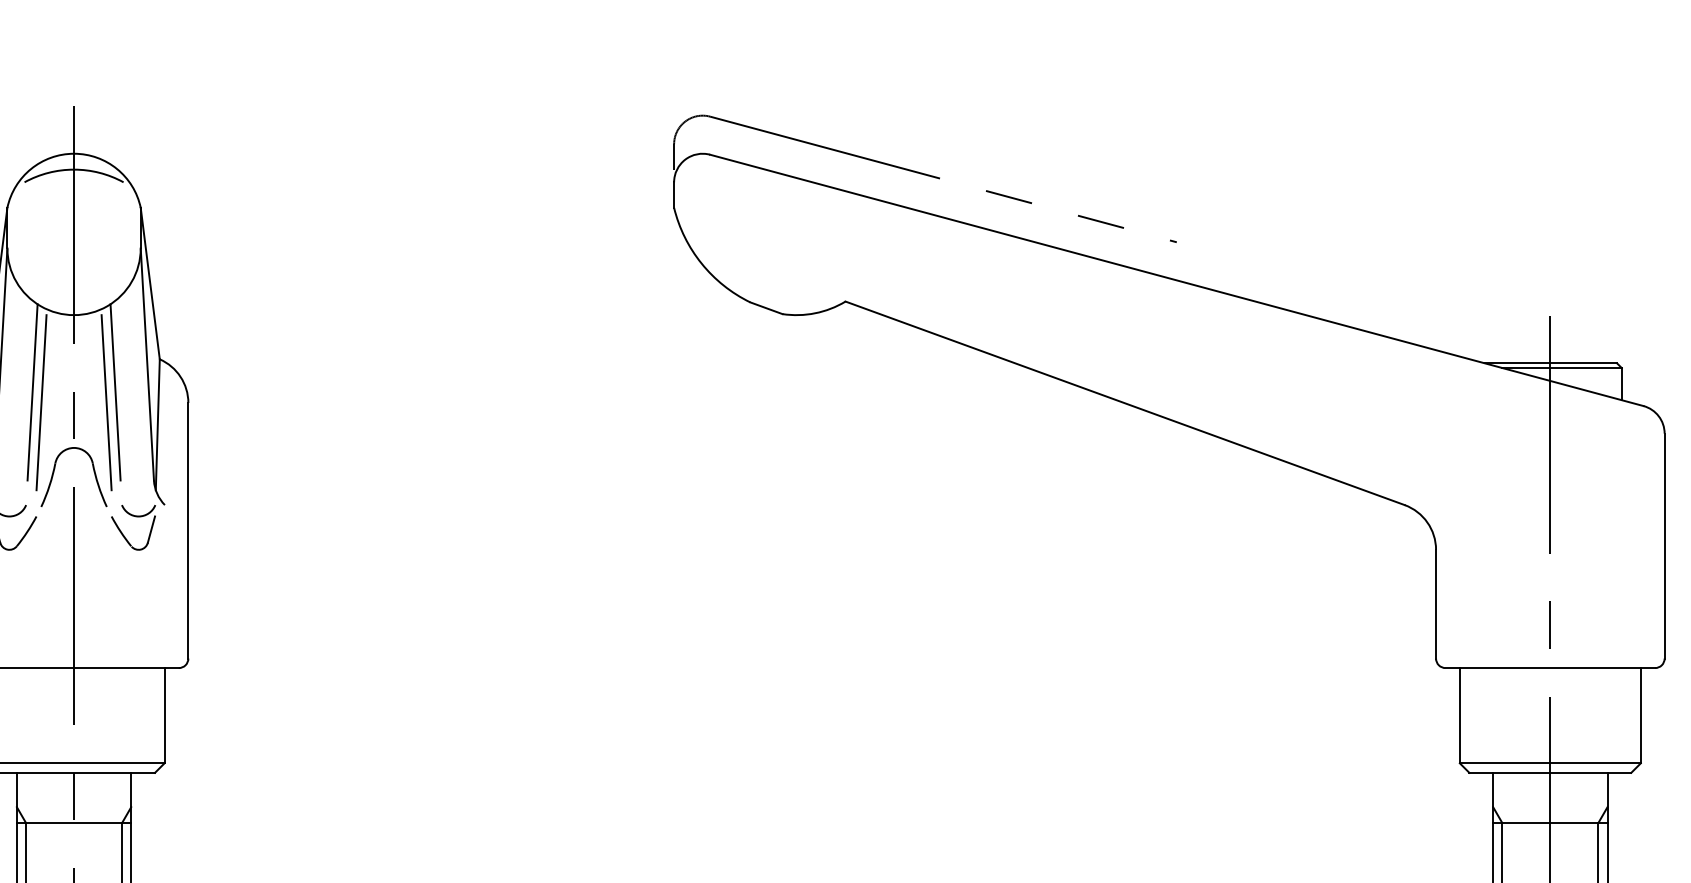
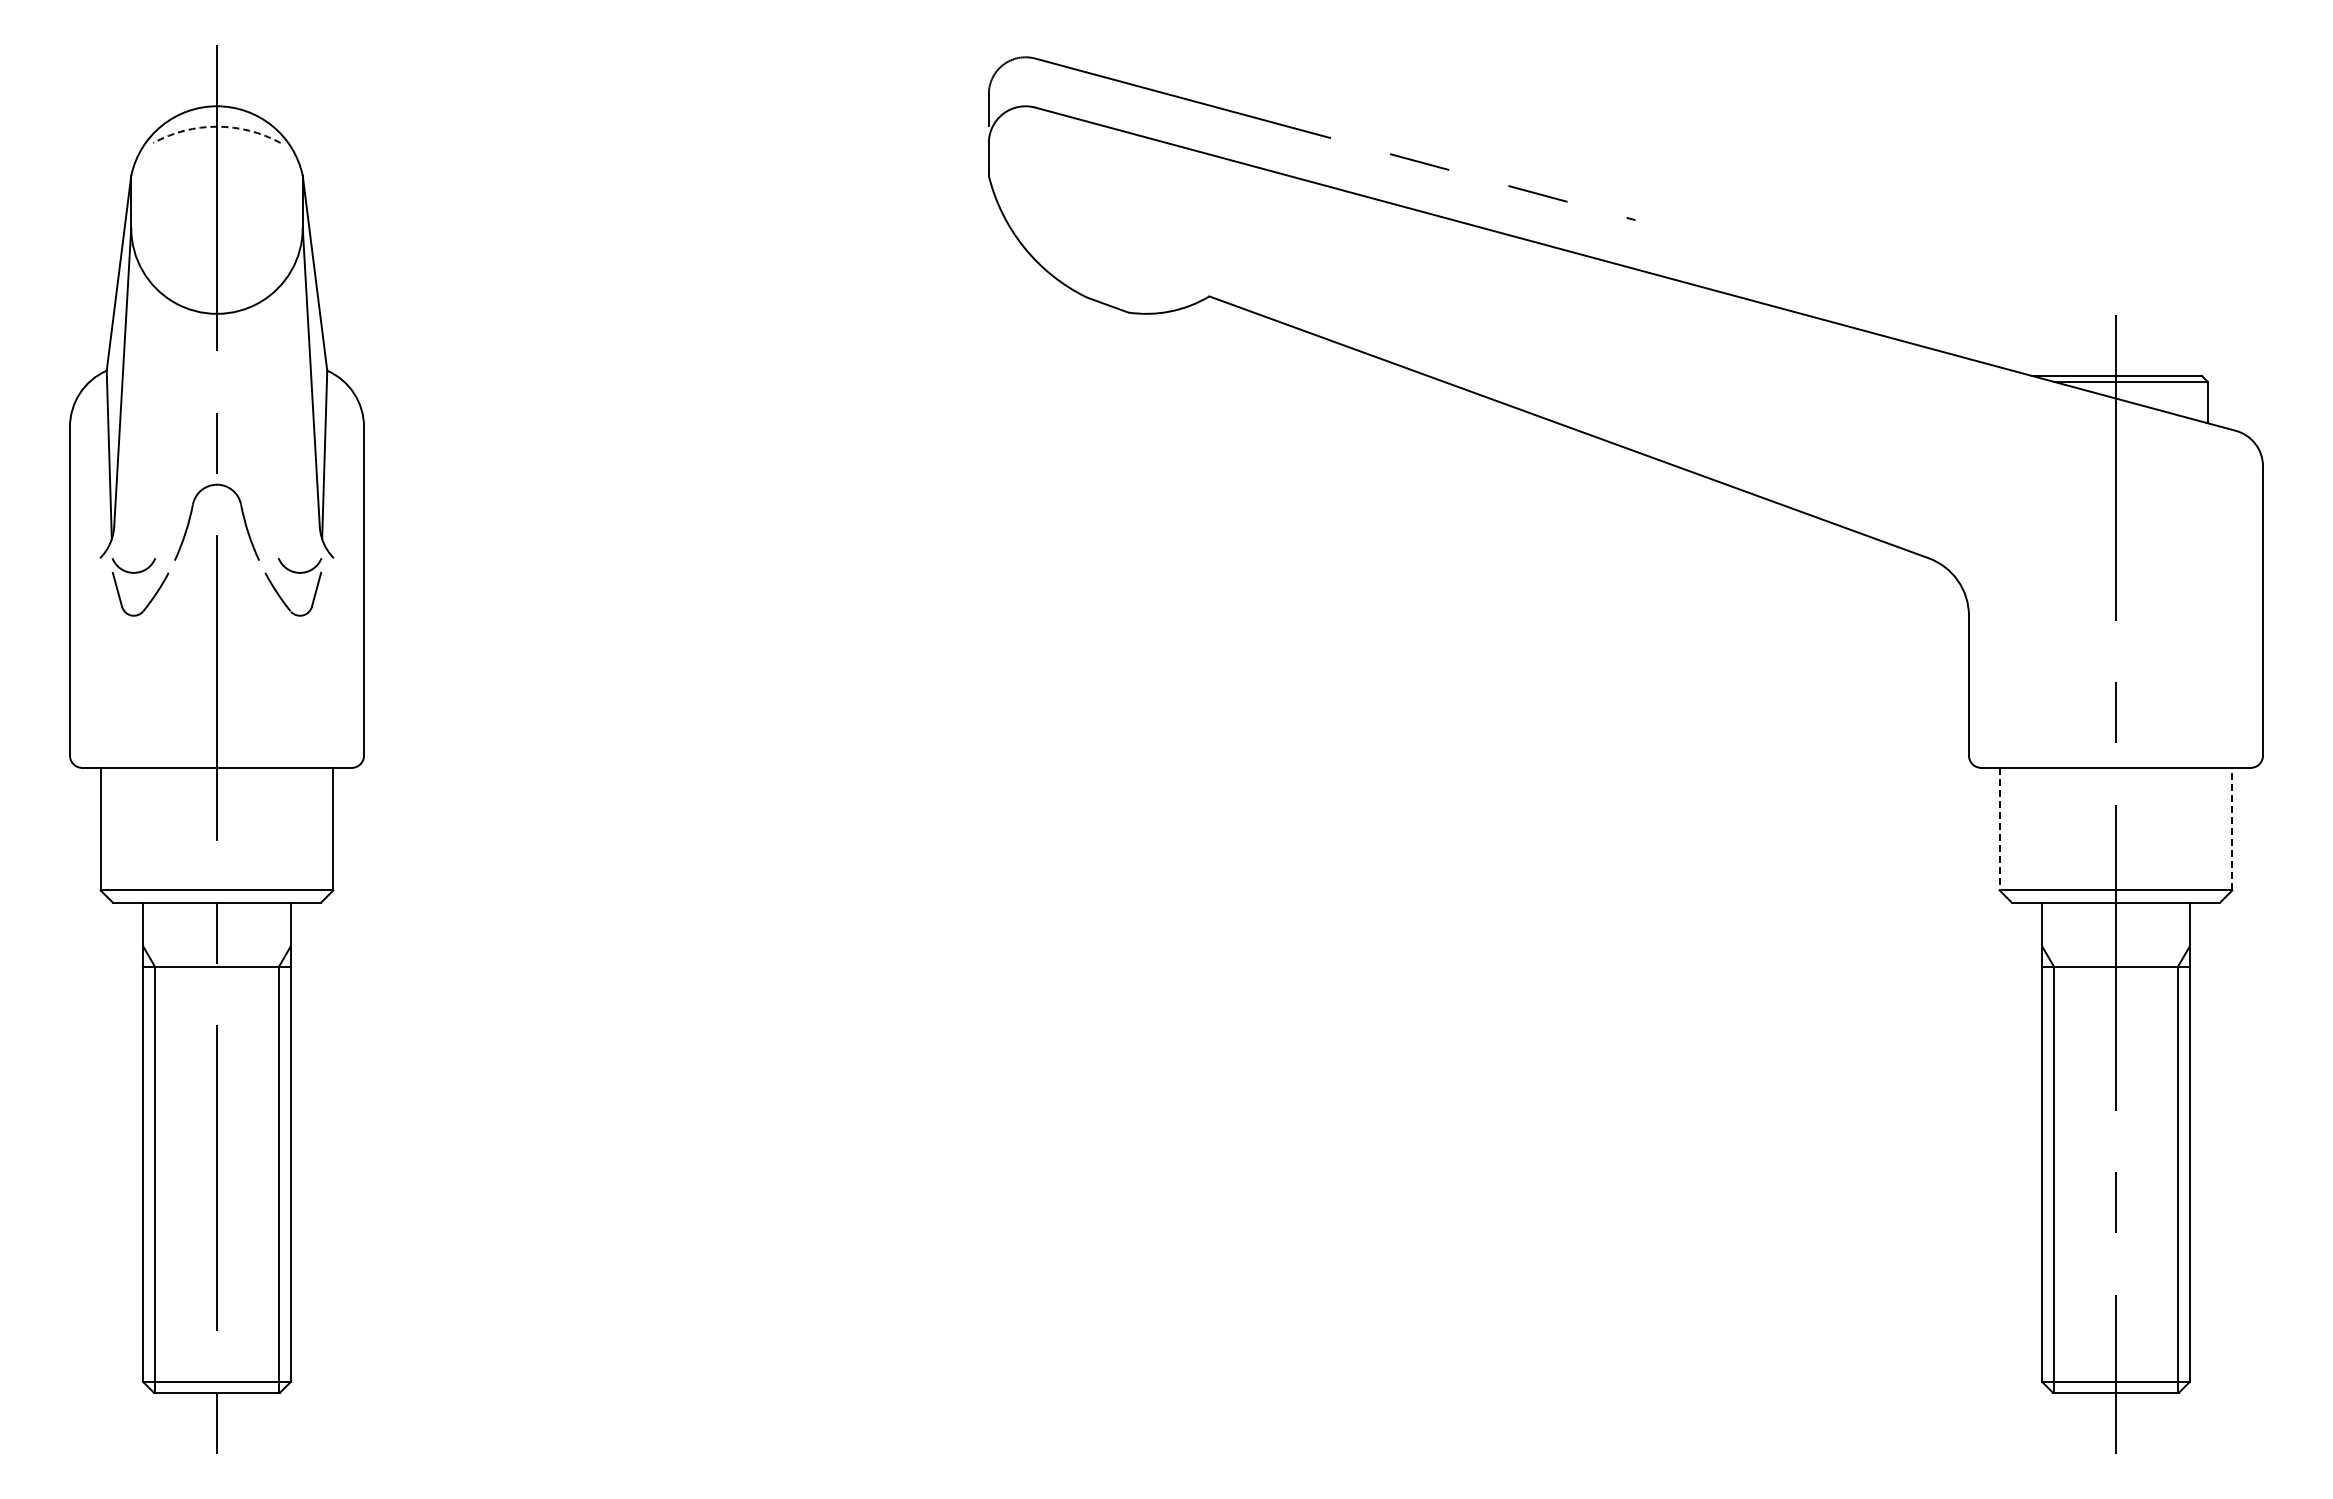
arc: (74, 169) -> (217, 126), solid -> dashed
line: (32, 391) -> (163, 412), removed
line: (114, 391) -> (269, 412), removed
line: (41, 402) -> (174, 426), removed
line: (106, 402) -> (258, 426), removed
line: (1459, 715) -> (1999, 829), solid -> dashed
line: (1640, 715) -> (2232, 828), solid -> dashed

